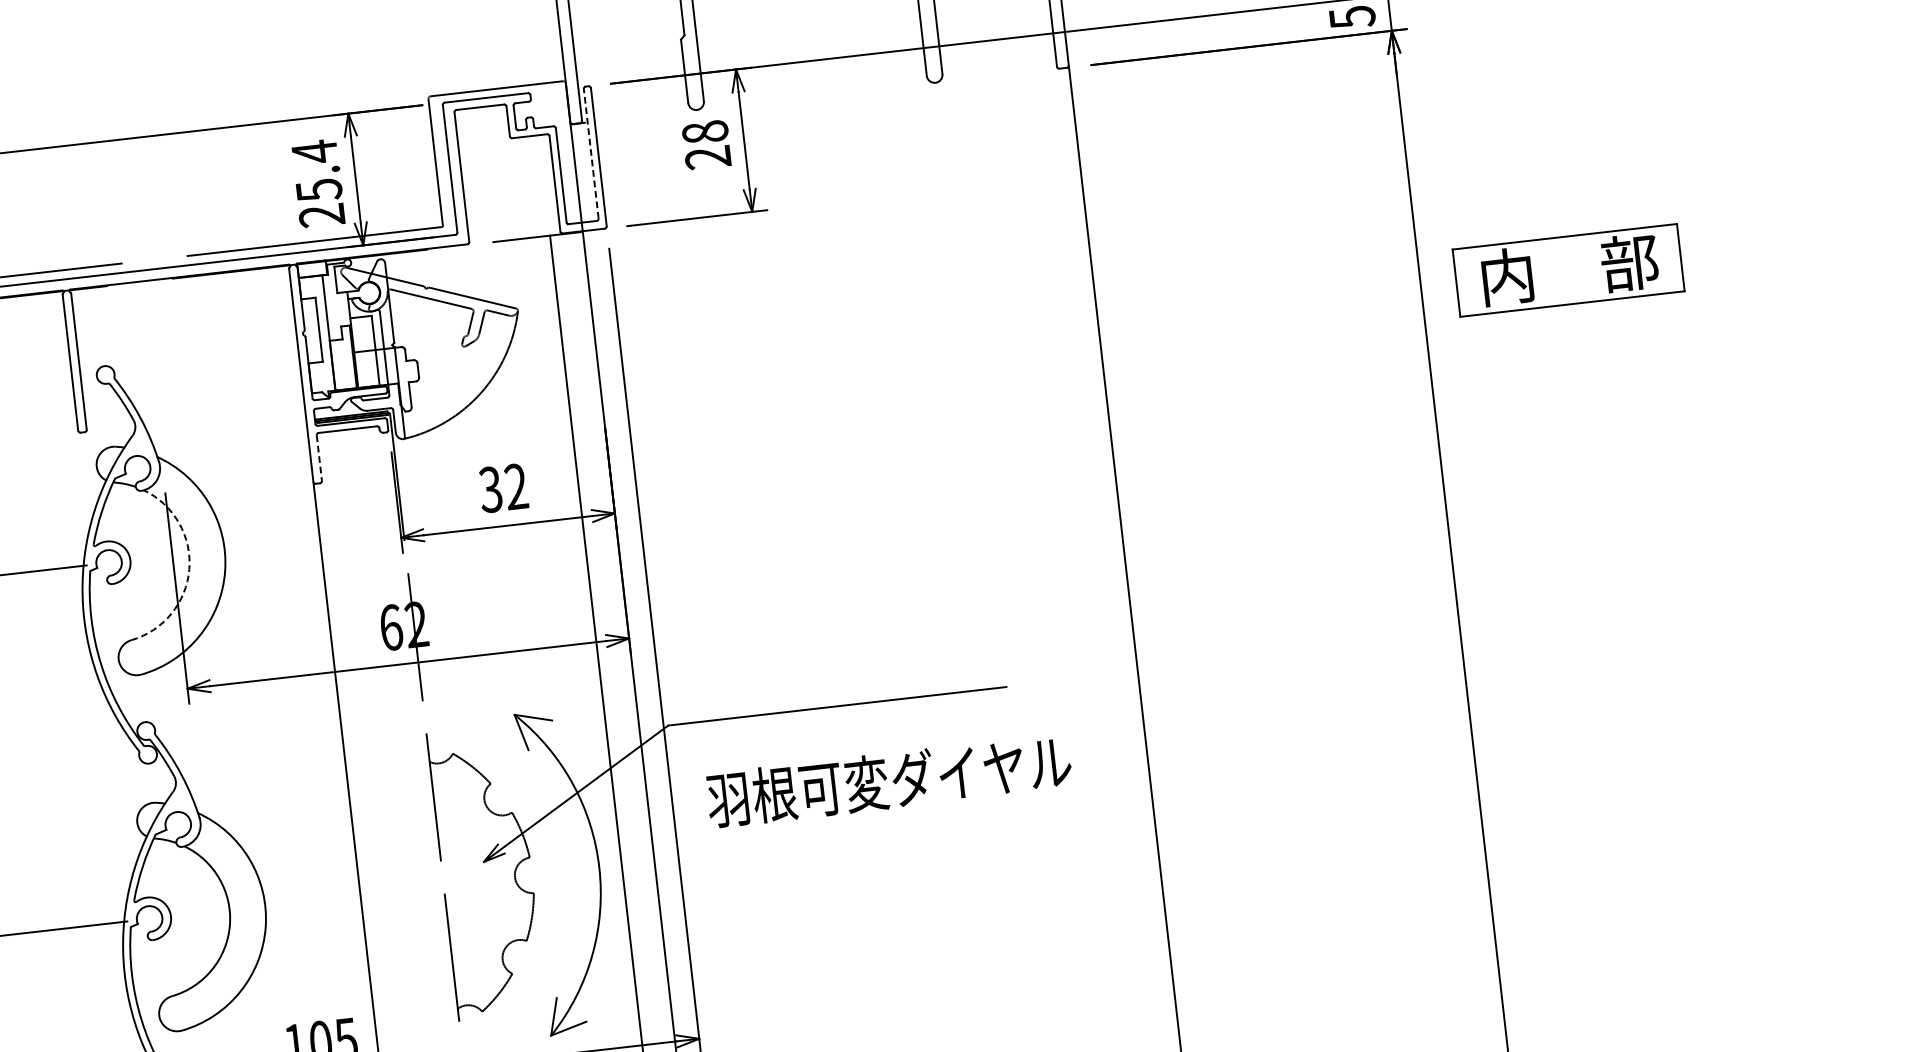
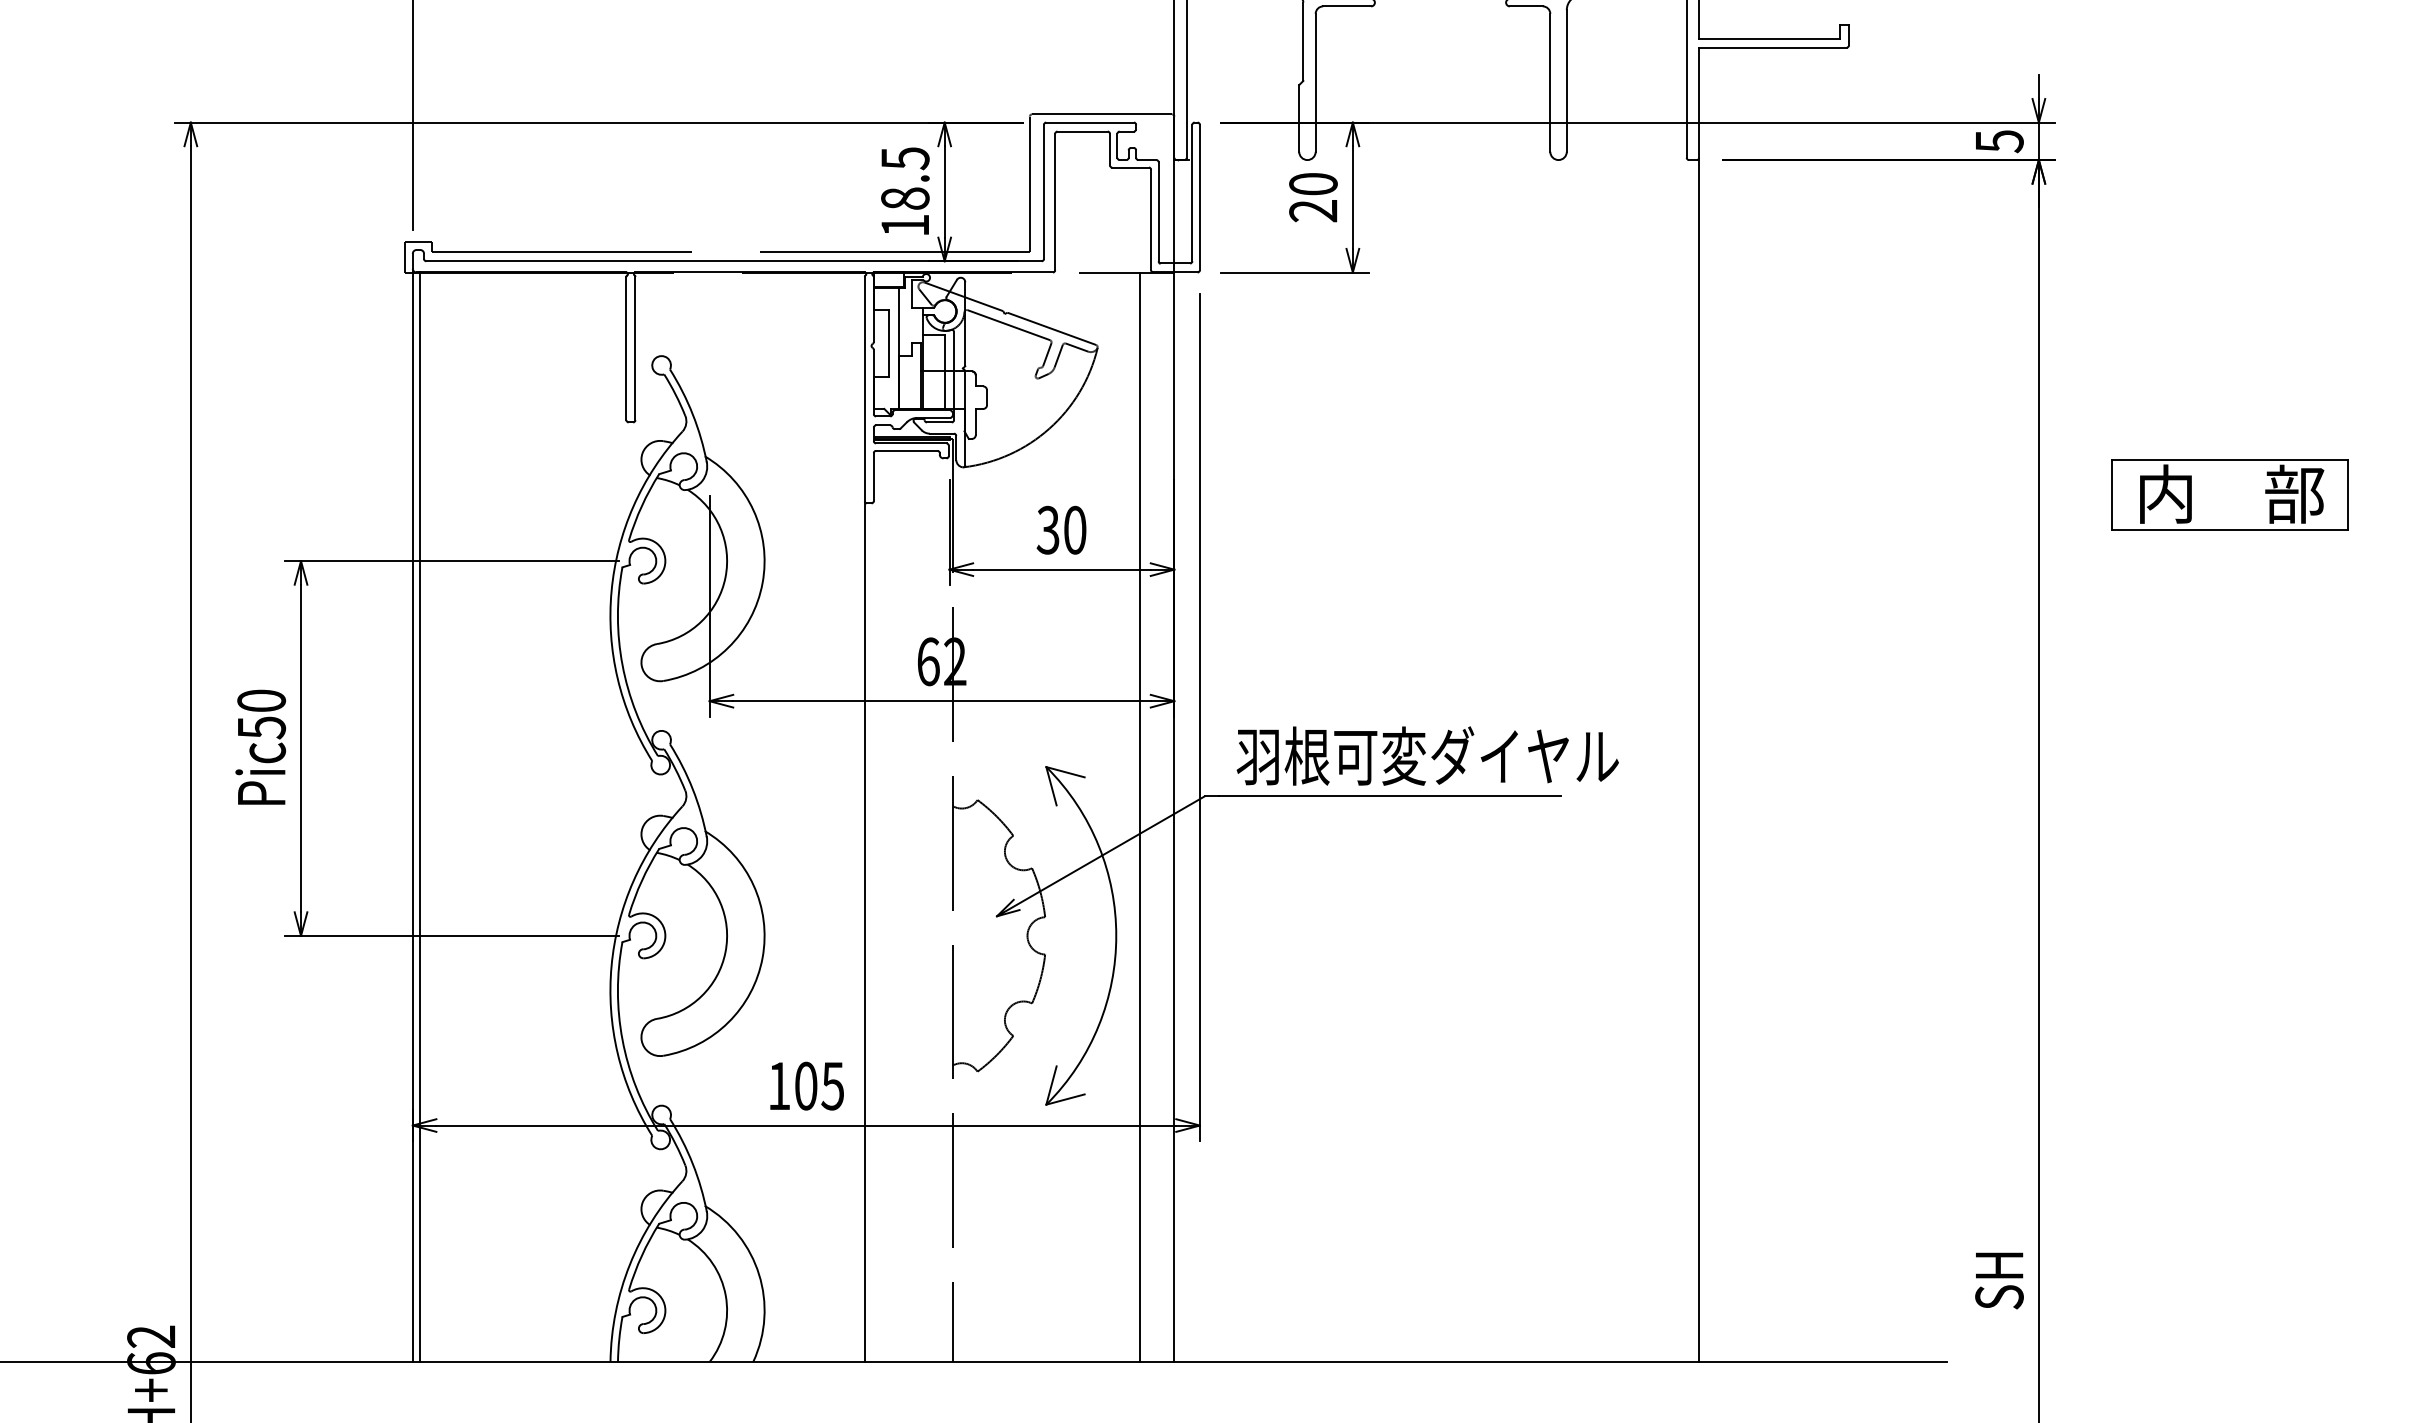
text: (705, 132) -> (1313, 184), 28 -> 20
line: (591, 153) -> (1192, 192), dashed -> solid
text: (318, 183) -> (905, 191), 25.4 -> 18.5
part: (1567, 270) -> (2229, 494), moved
line: (319, 458) -> (873, 477), dashed -> solid
text: (516, 486) -> (1075, 529), 32 -> 30
arc: (189, 569) -> (725, 577), dashed -> solid
text: (888, 780) -> (1427, 755), moved

